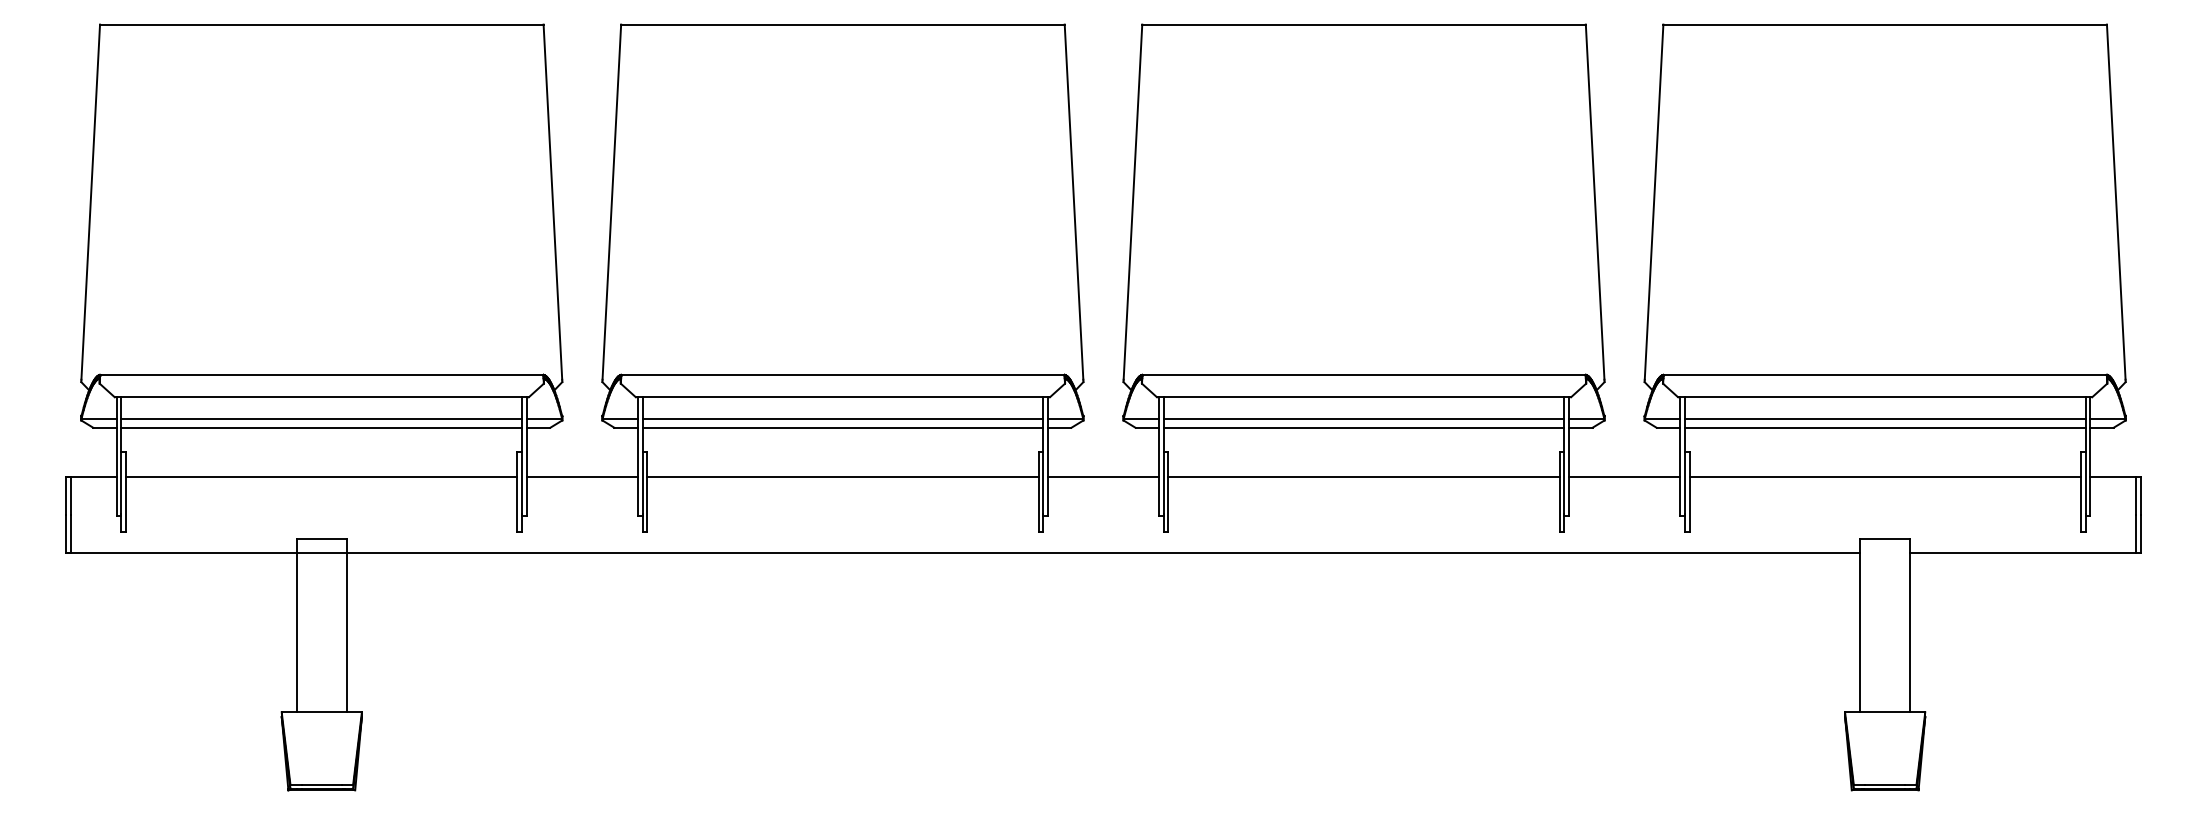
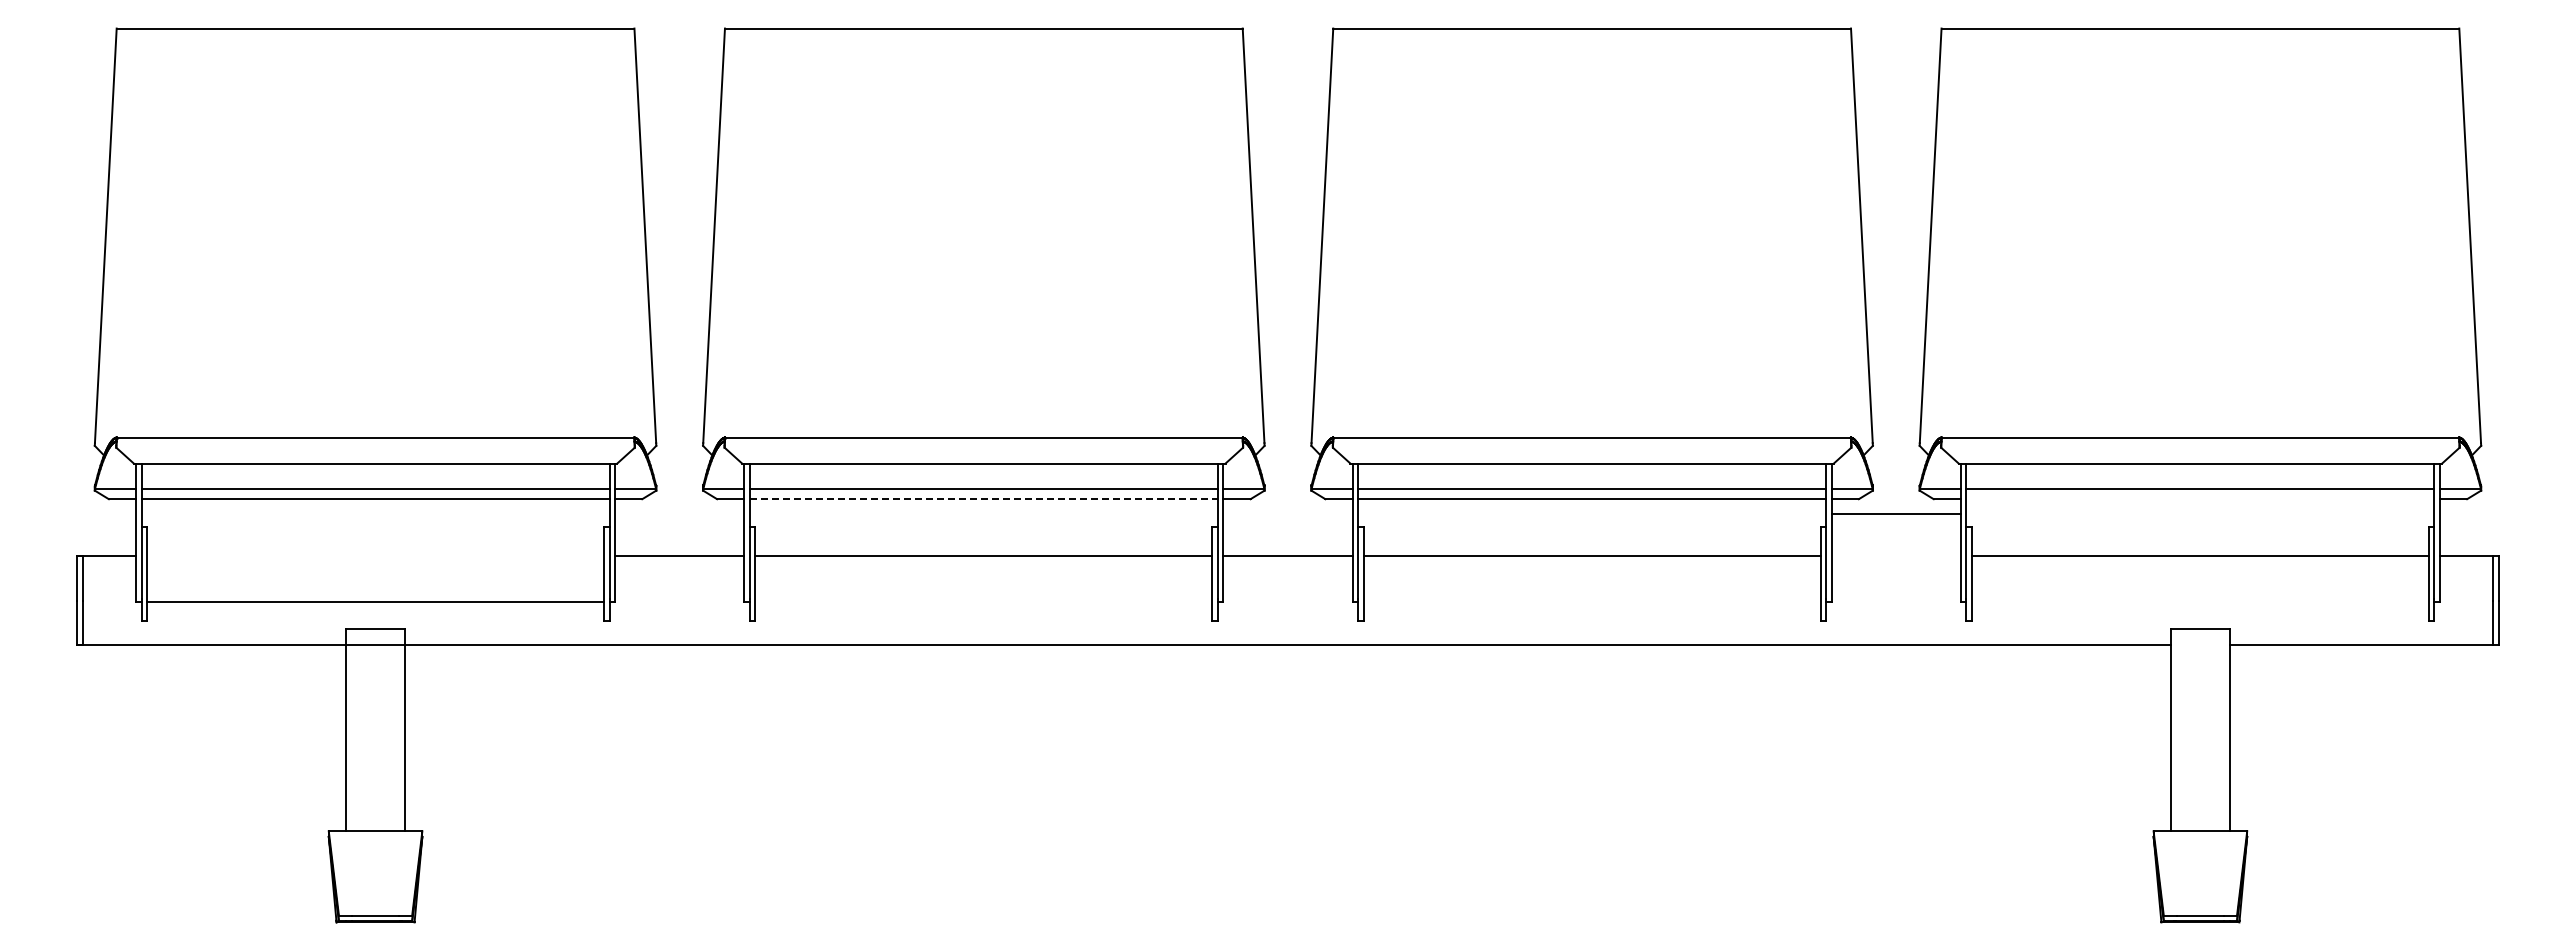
line: (842, 428) -> (983, 499), solid -> dashed
line: (1885, 428) -> (2200, 499), removed
line: (321, 476) -> (375, 602), moved
line: (1623, 476) -> (1895, 514), moved

